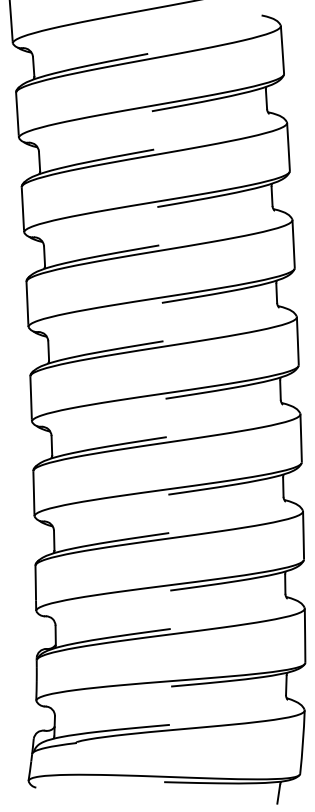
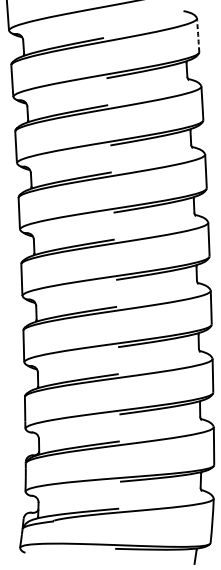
arc: (282, 50) -> (198, 35), solid -> dashed

